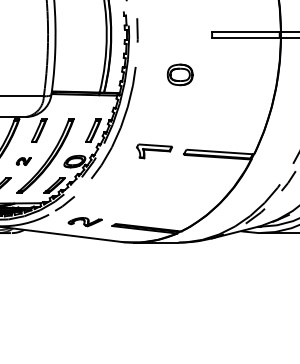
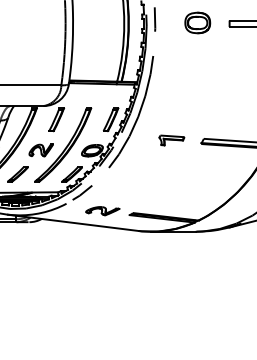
part: (179, 74) -> (197, 22), moved
part: (153, 151) -> (171, 140), size x0.71
part: (23, 161) -> (41, 150), size x1.67

